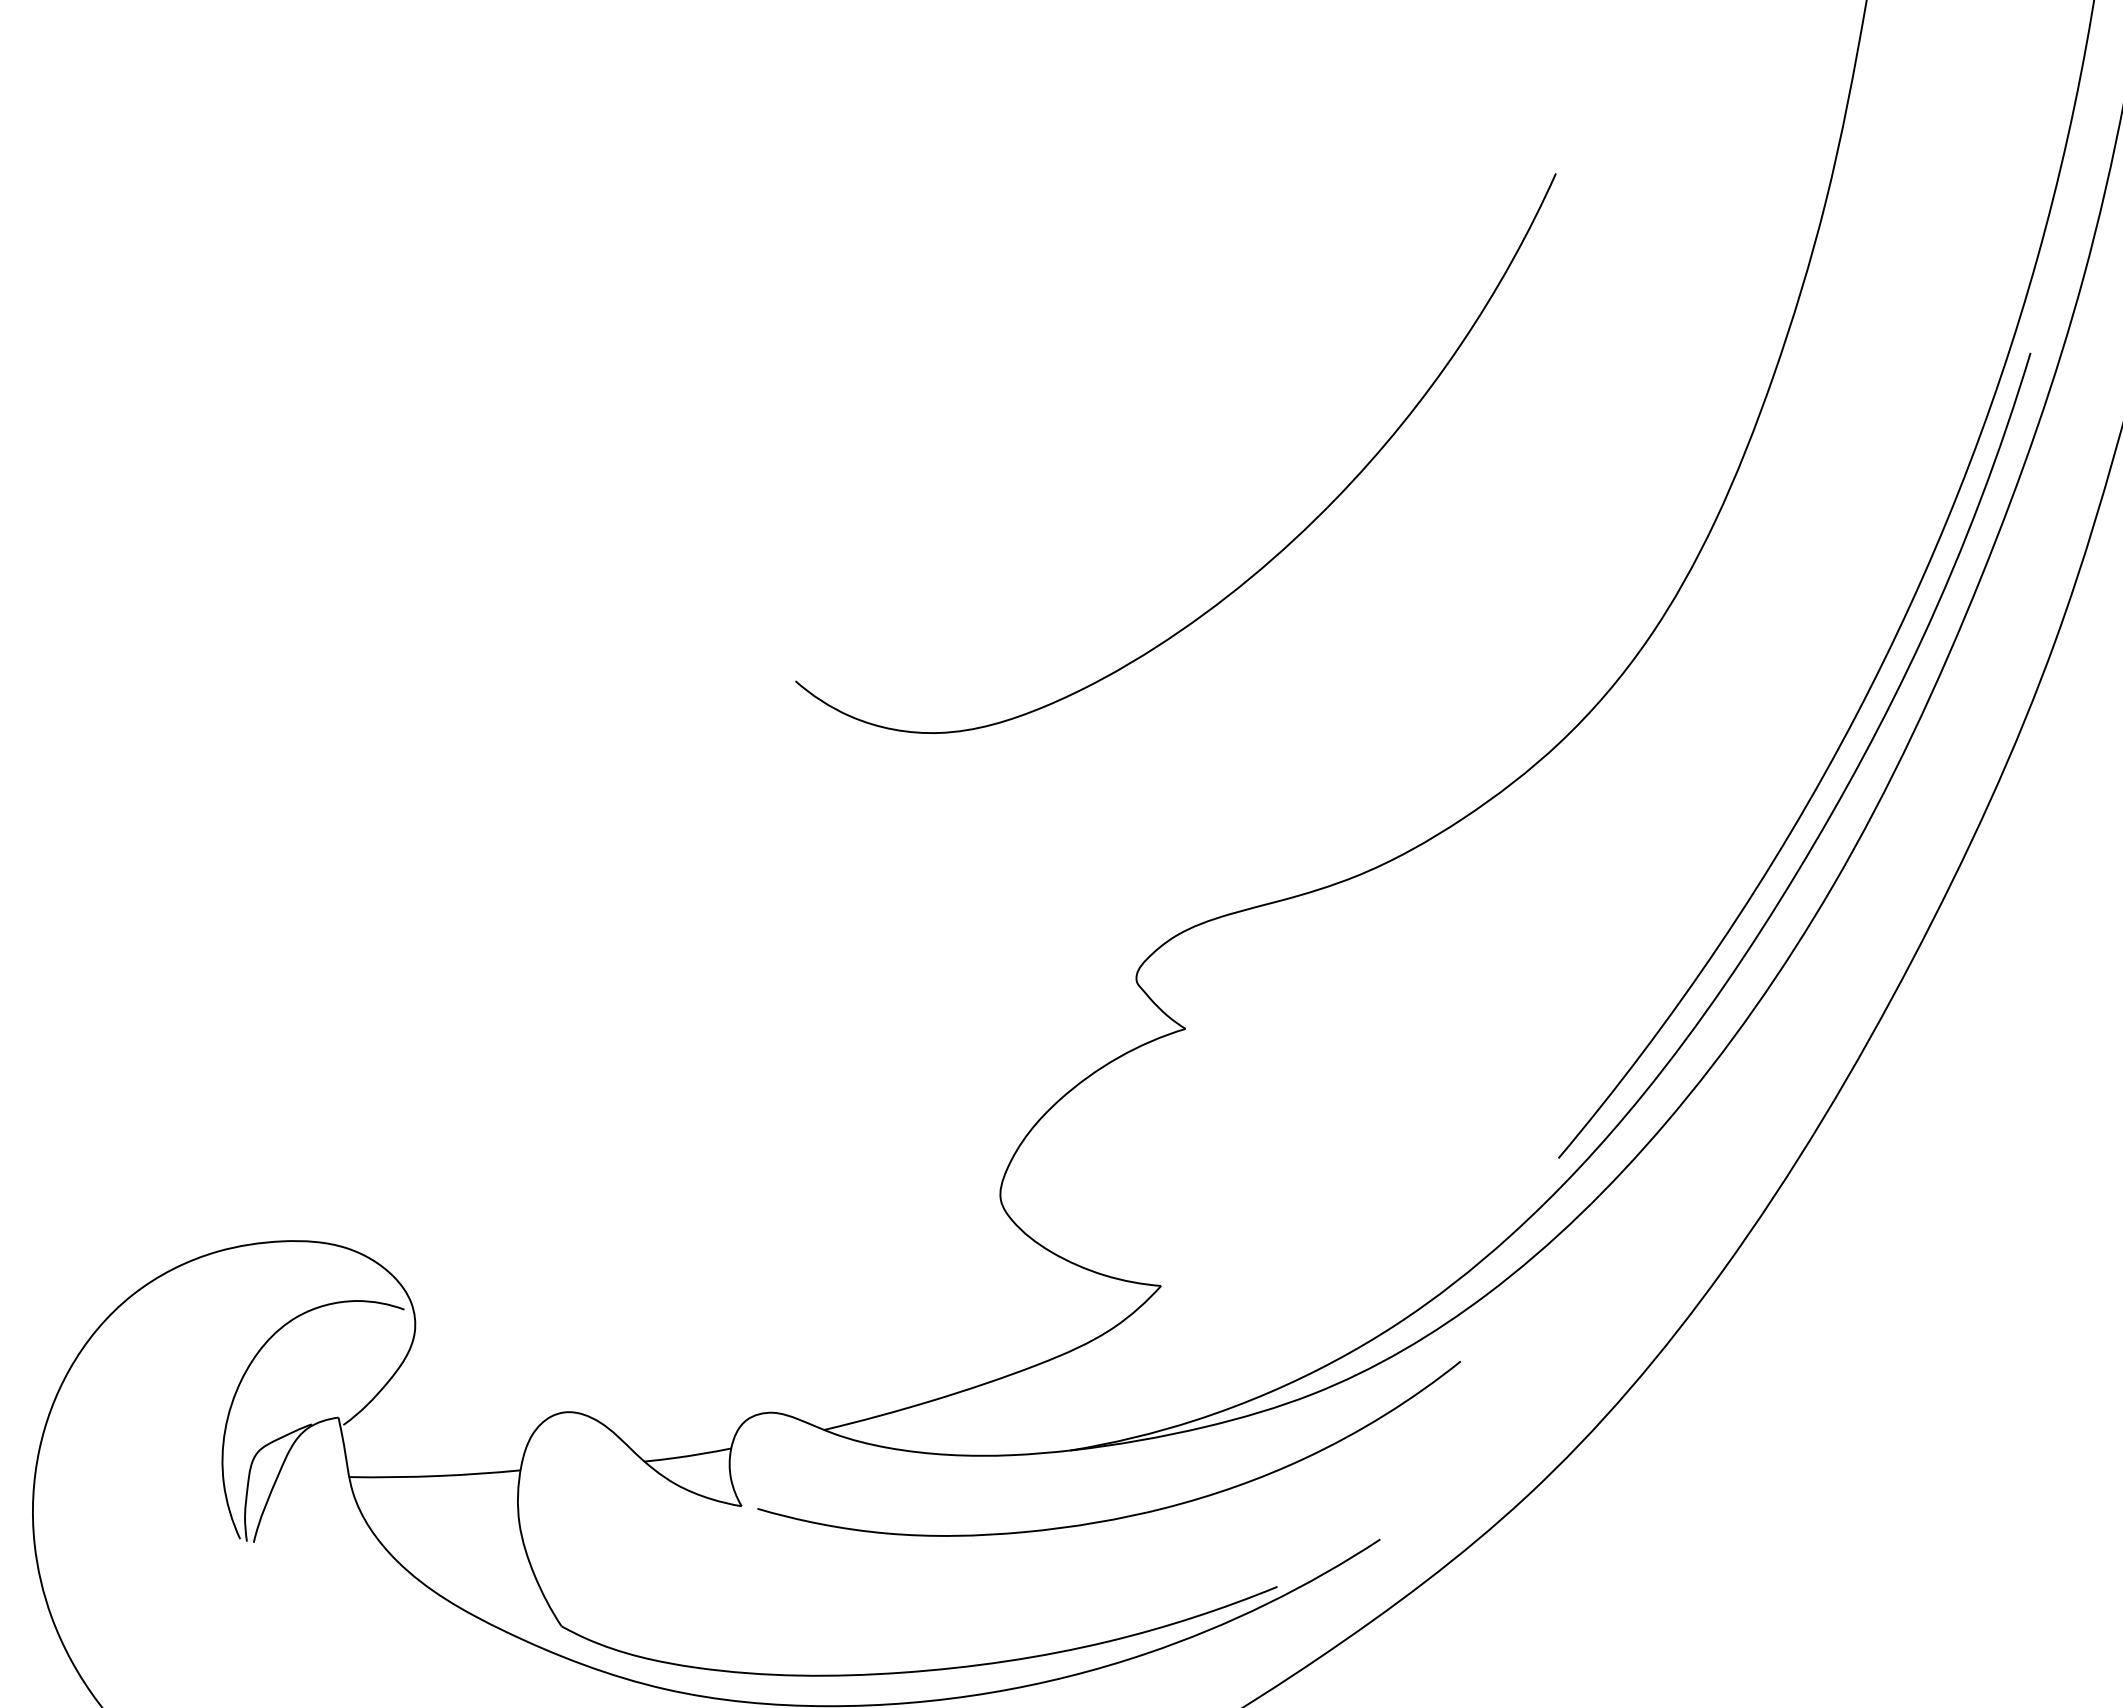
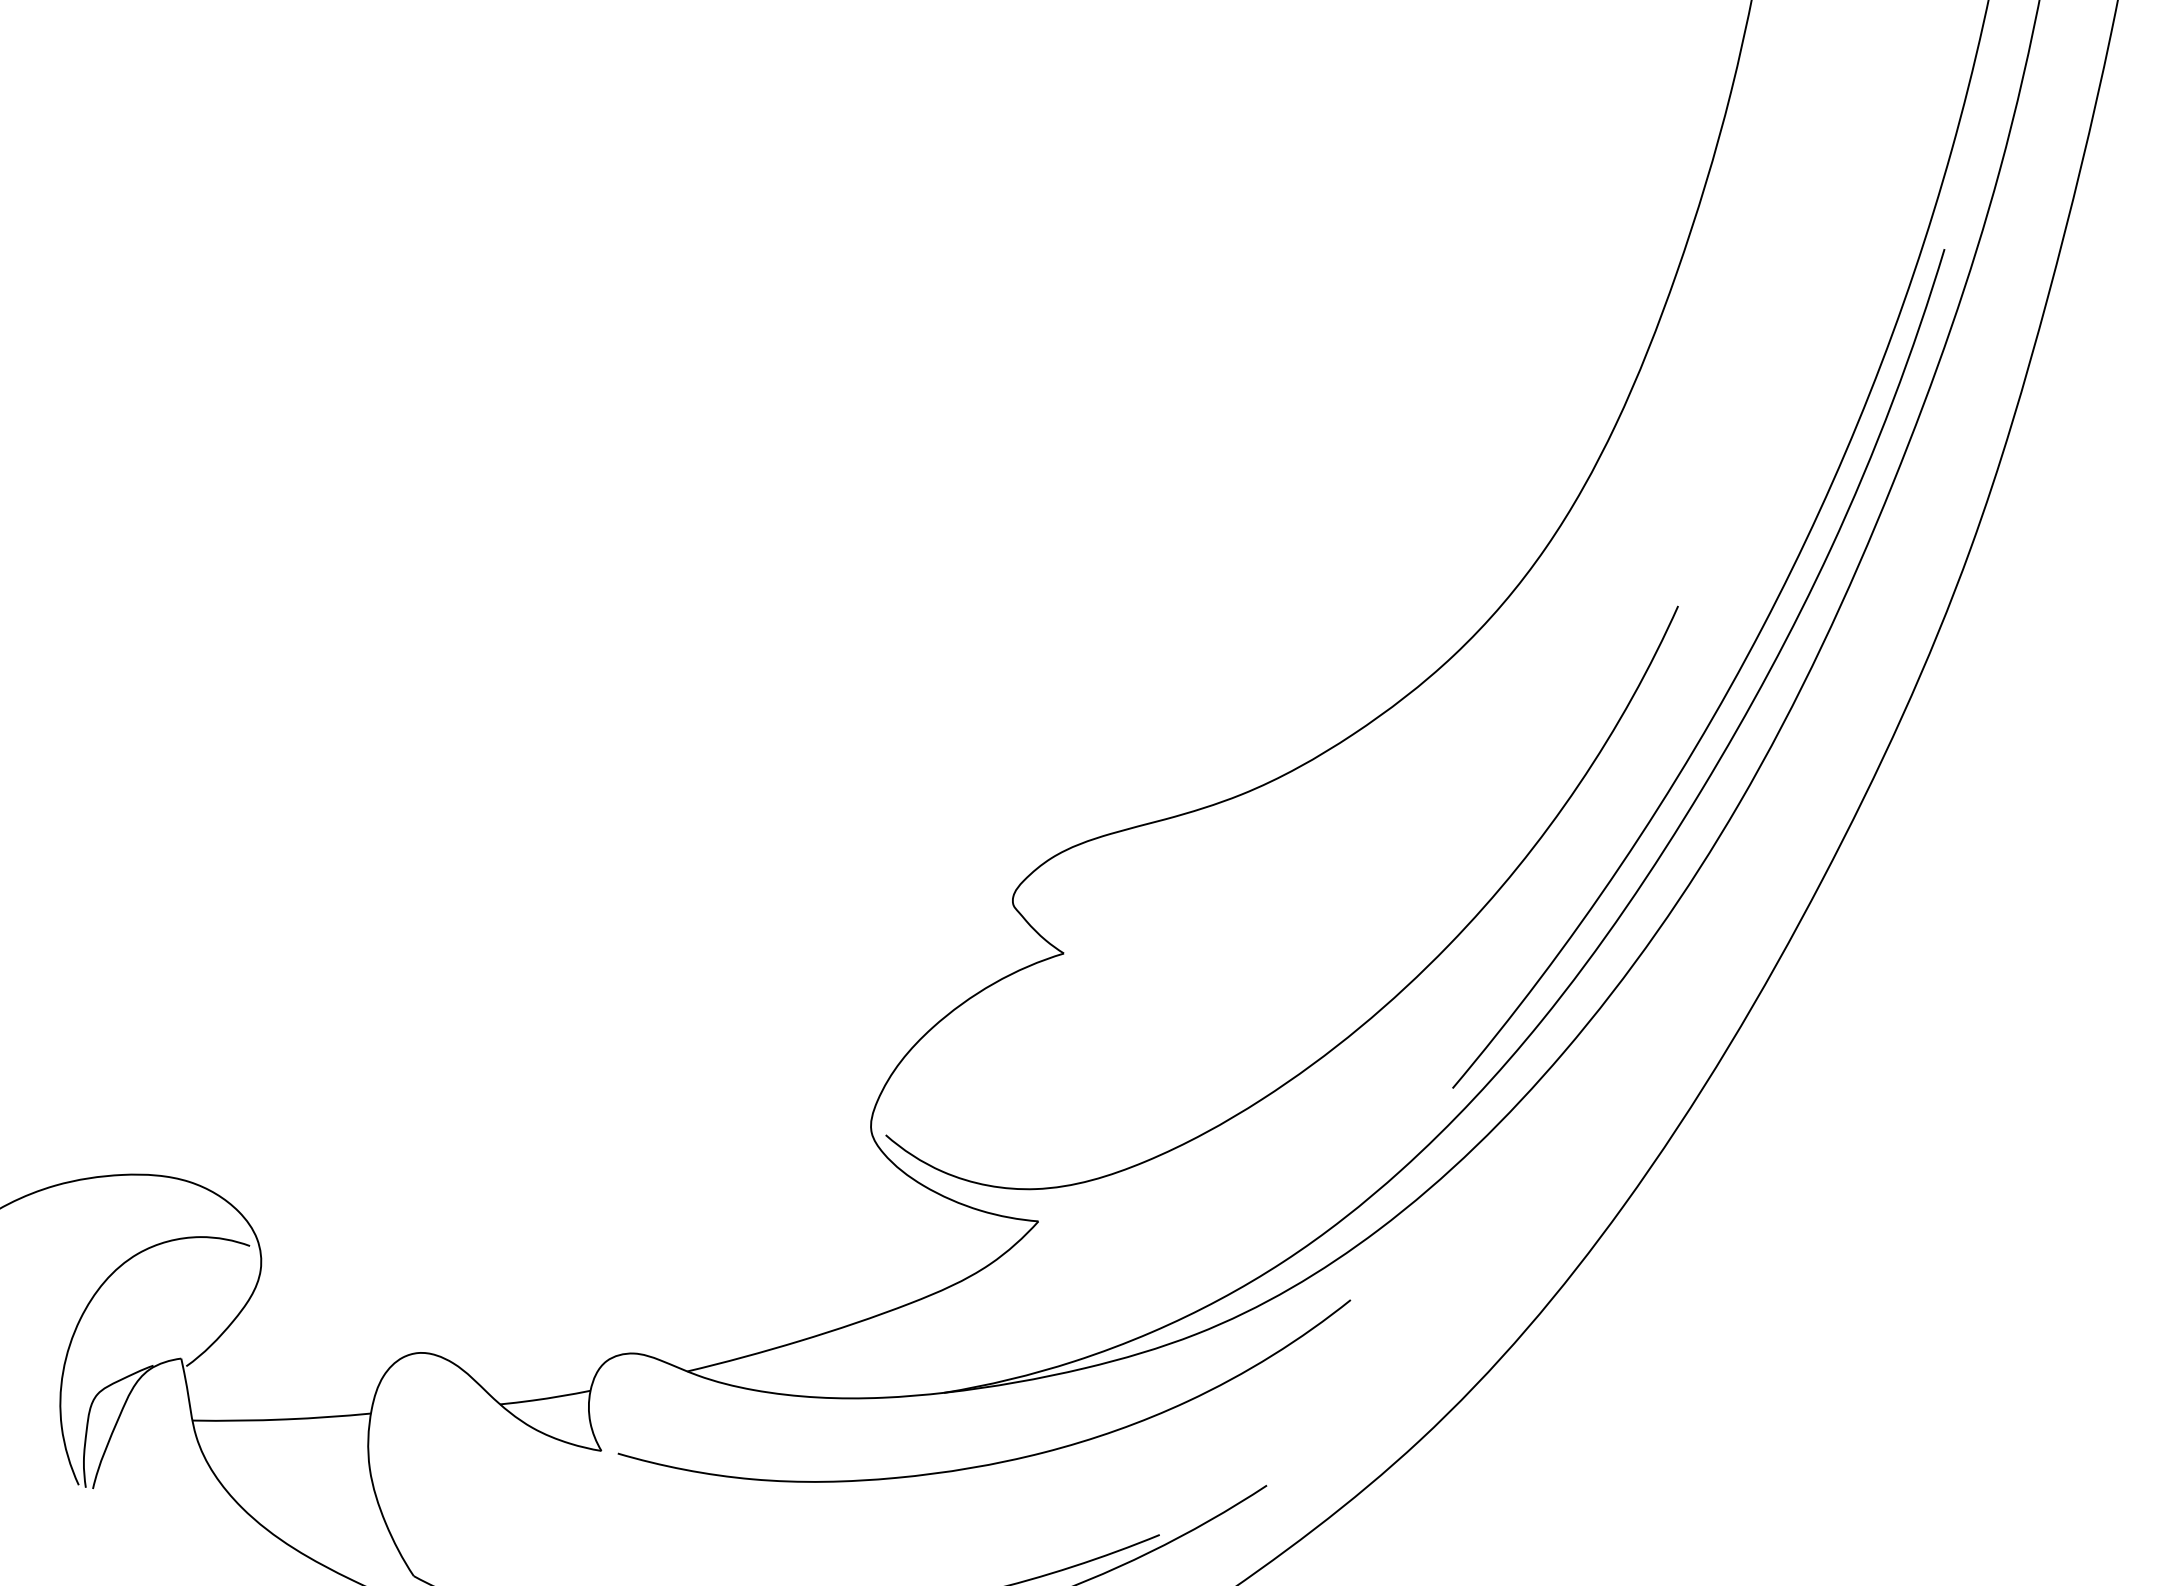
curve: (1272, 557) -> (1382, 1006), moved

